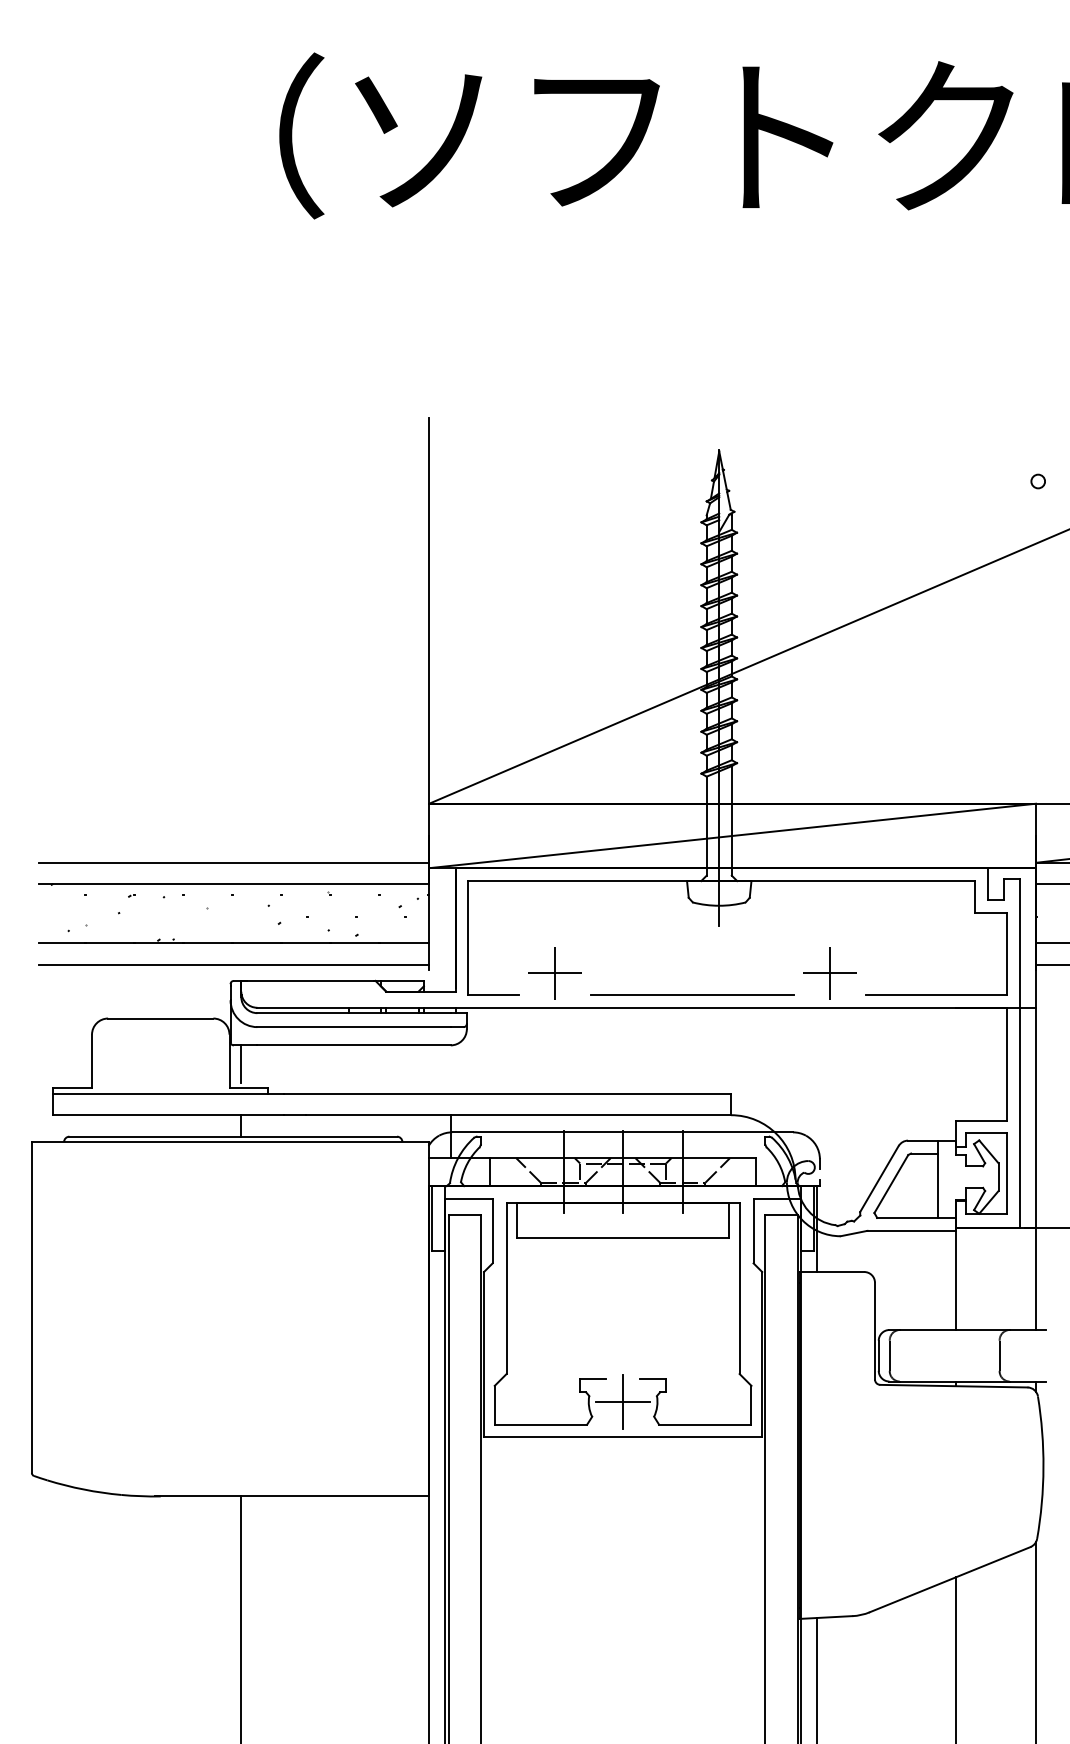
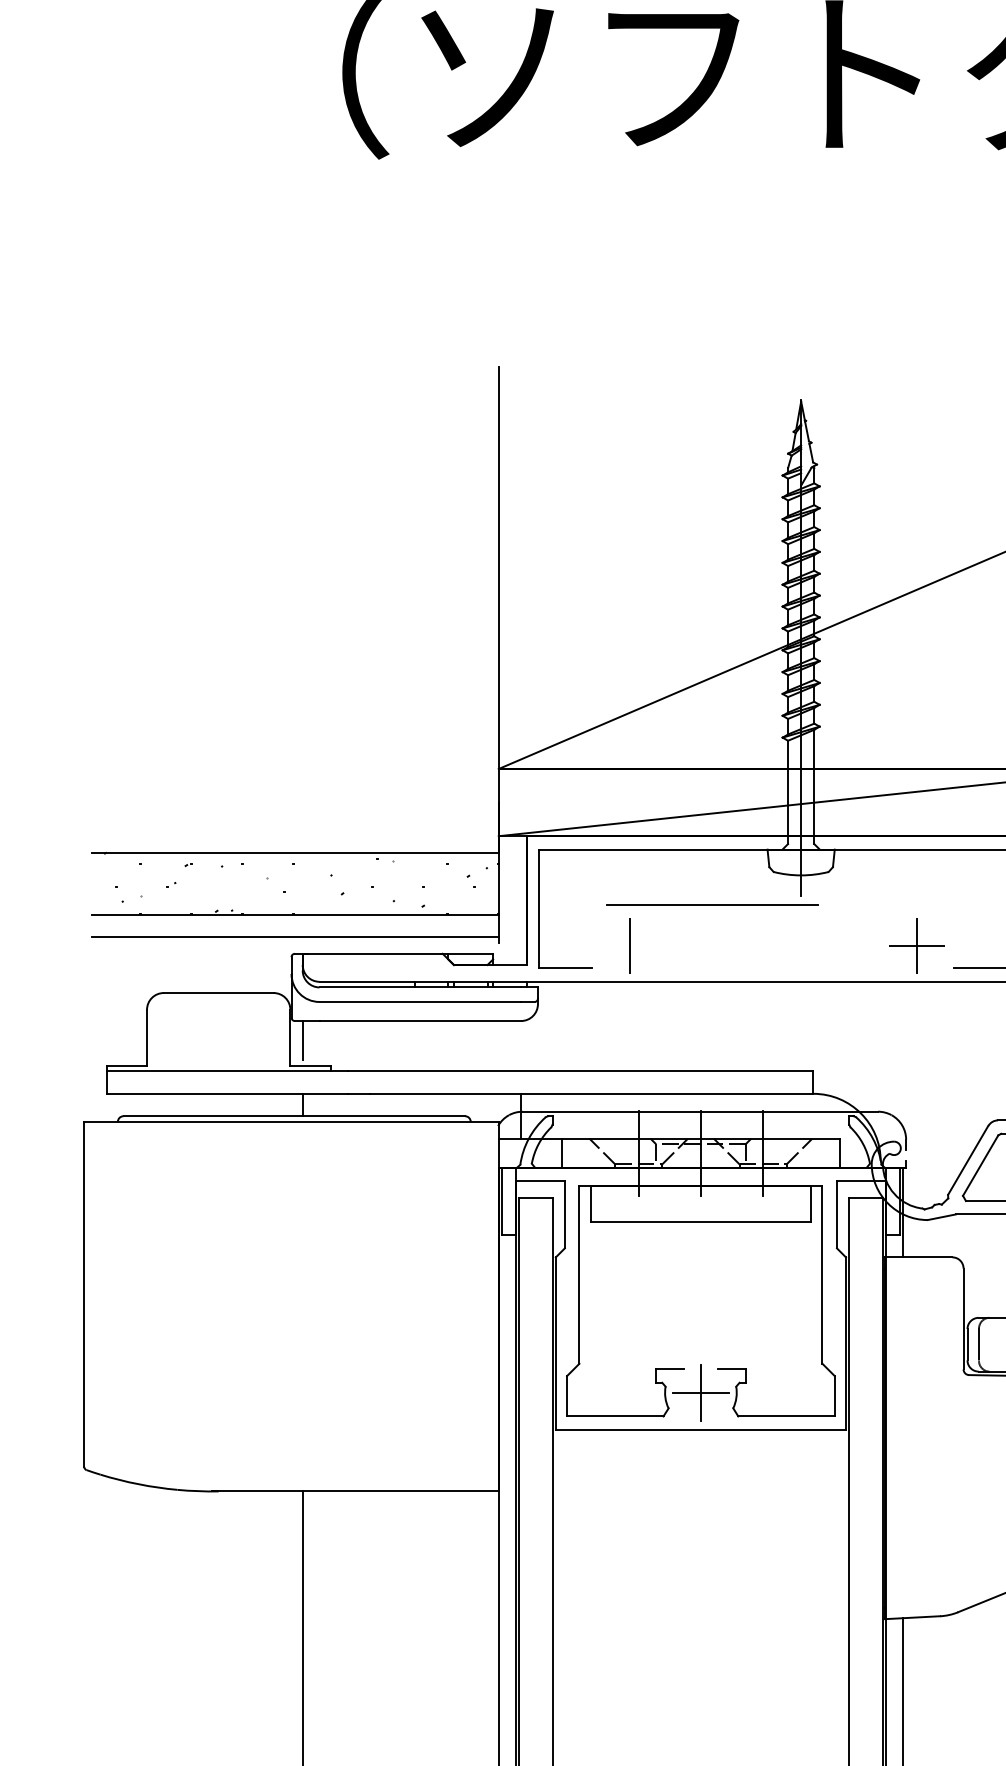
line: (233, 862) -> (294, 830), removed
line: (554, 973) -> (629, 946), removed
line: (692, 994) -> (712, 904), moved

